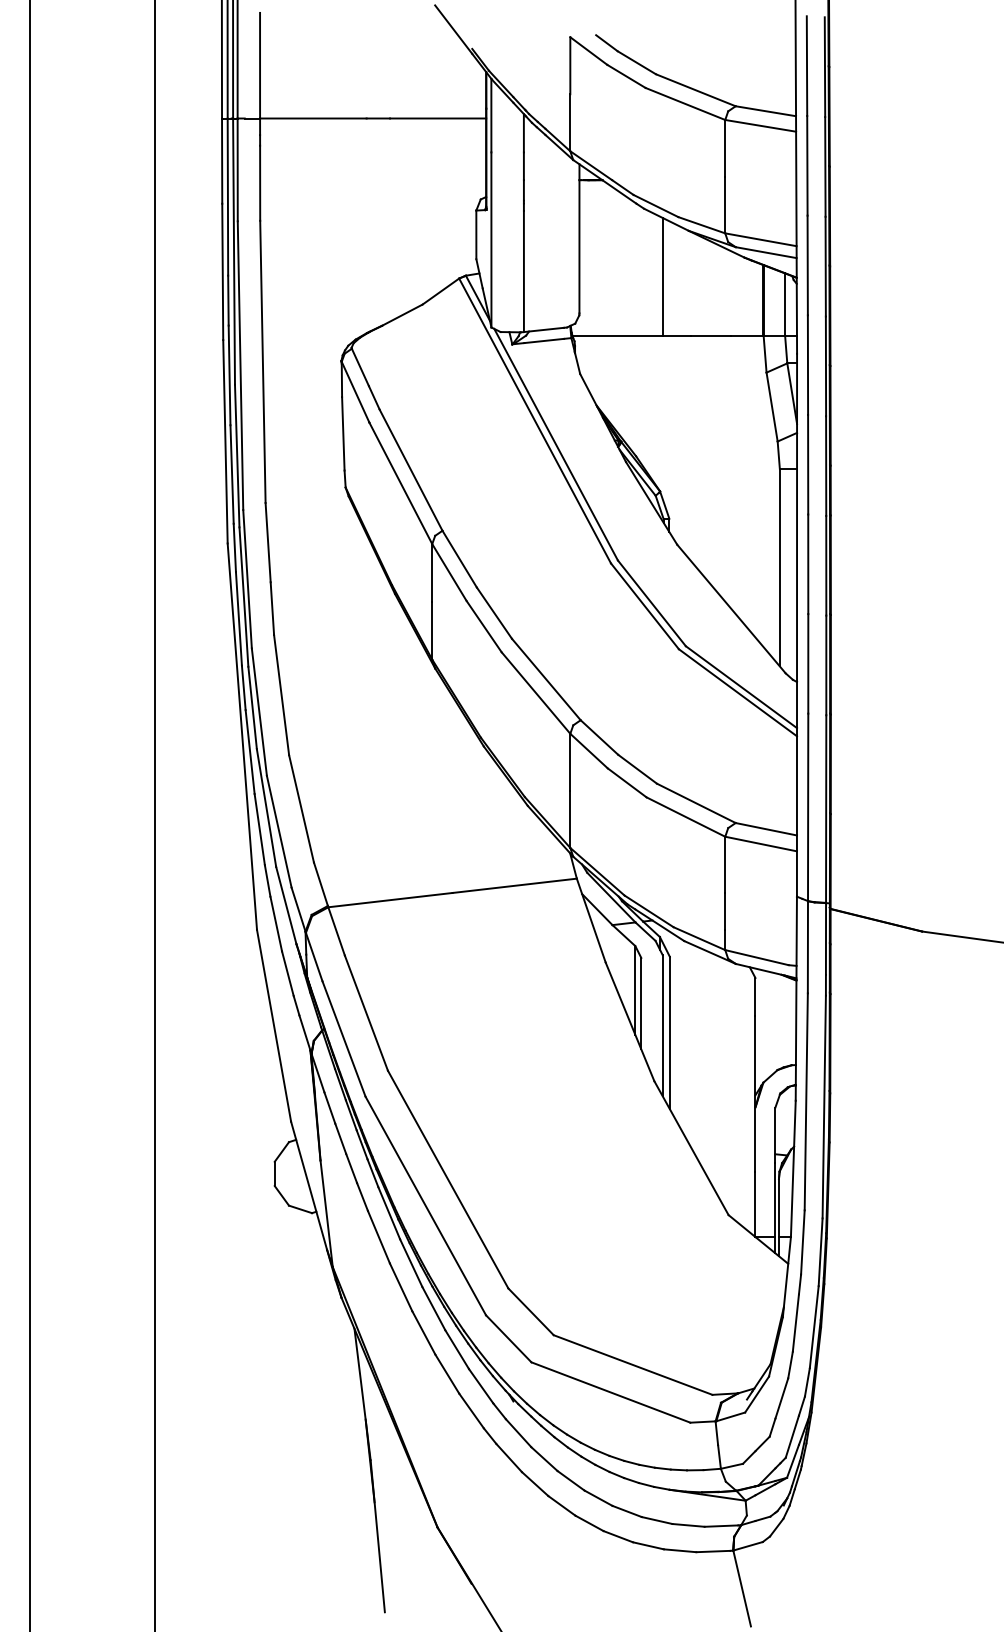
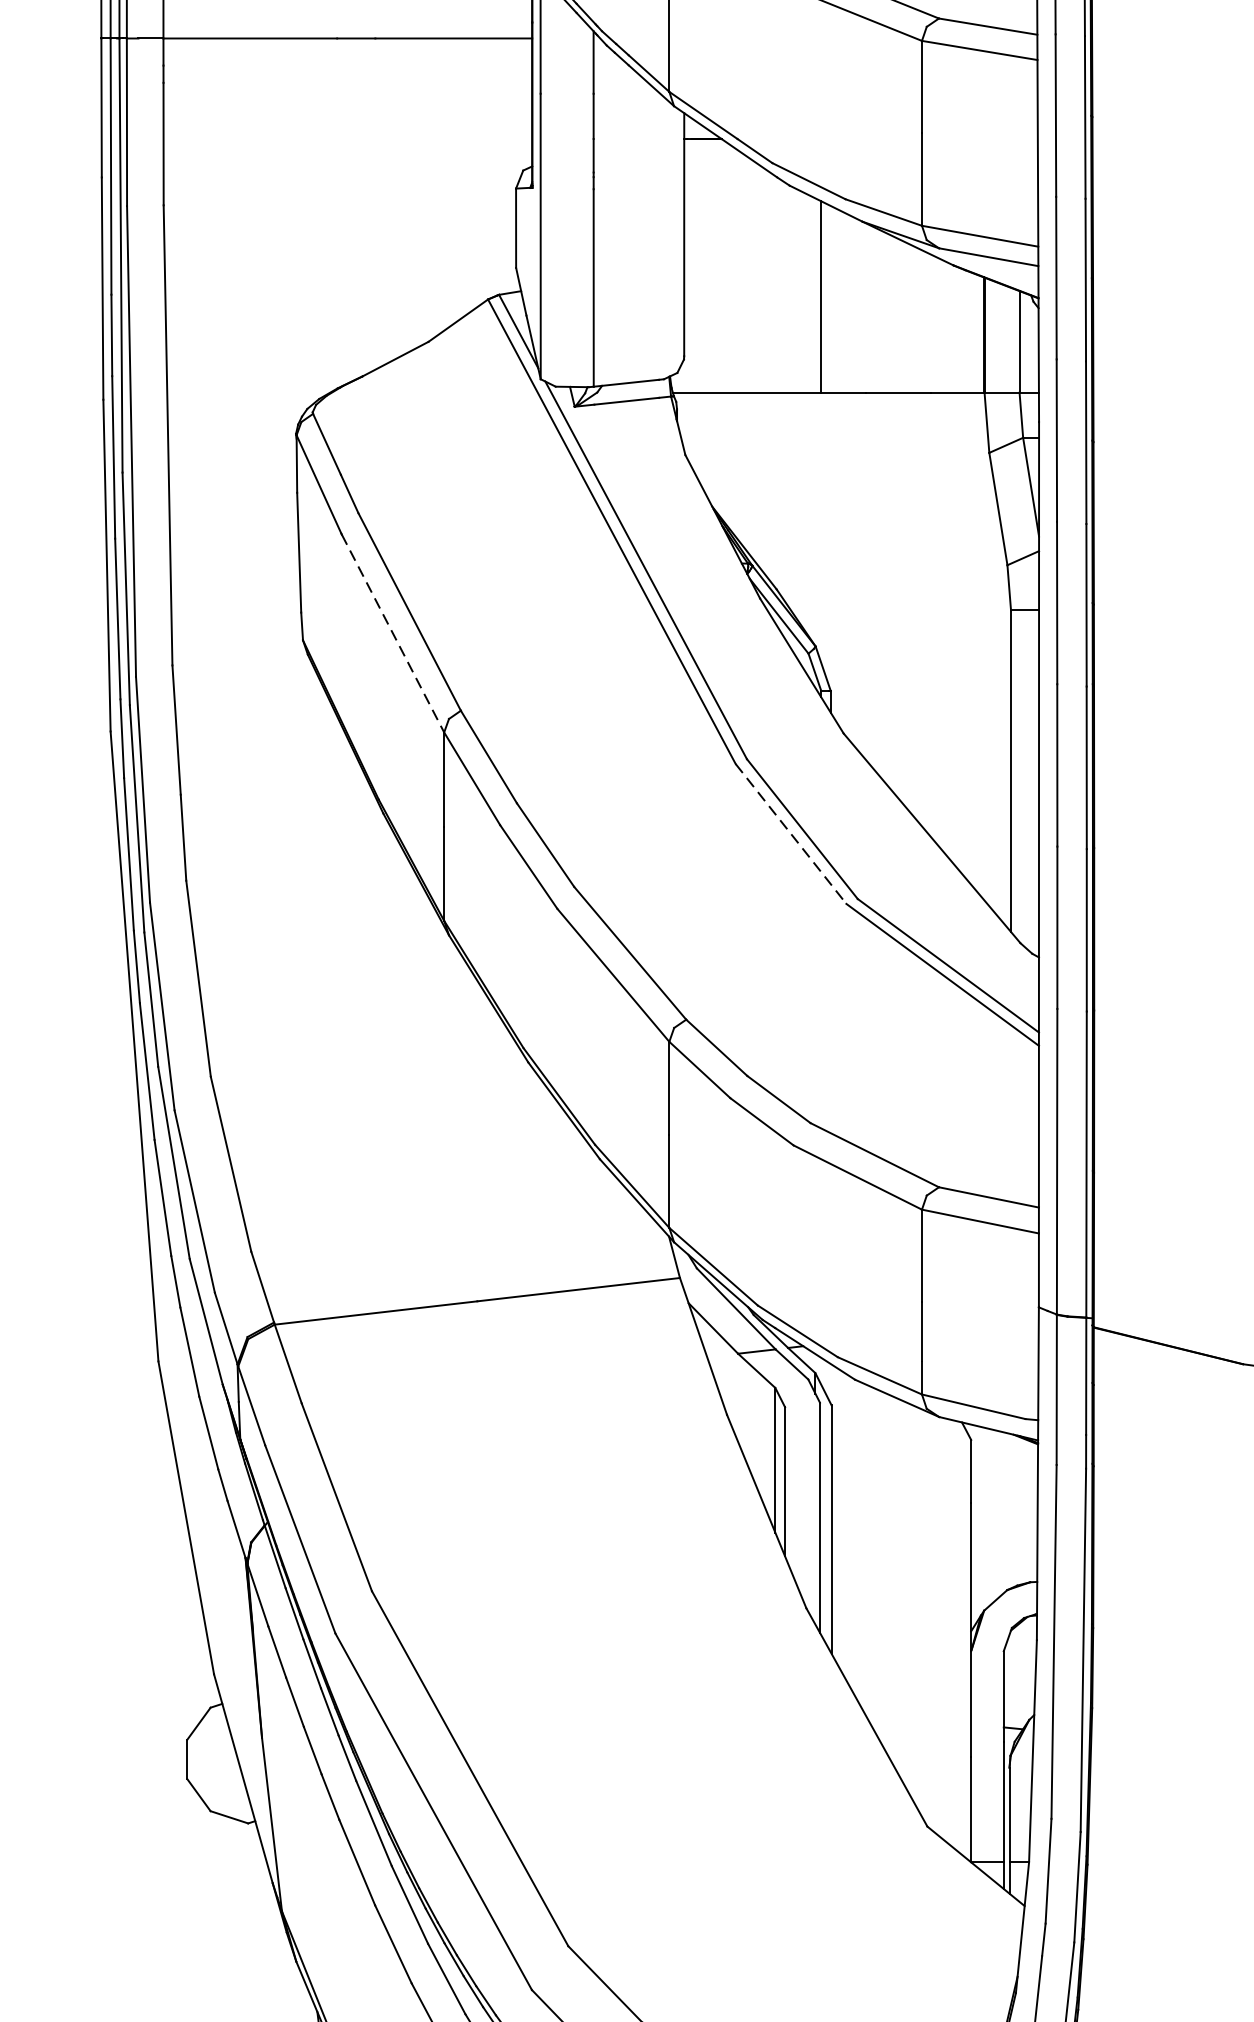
line: (401, 483) -> (394, 633), solid -> dashed
line: (644, 606) -> (790, 834), solid -> dashed

